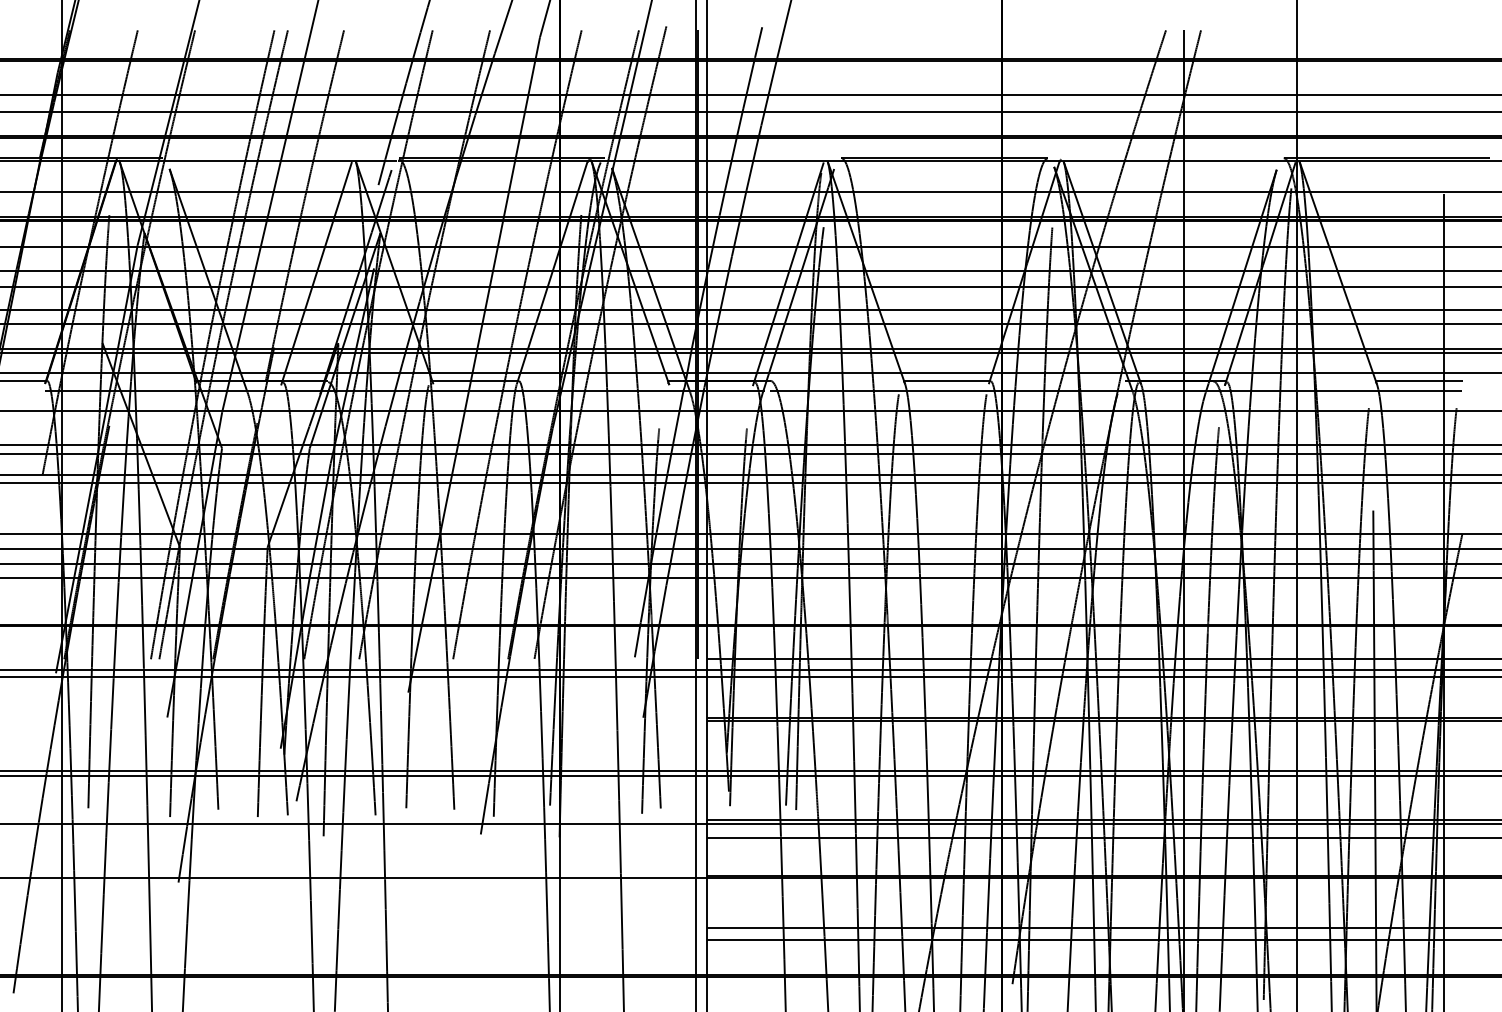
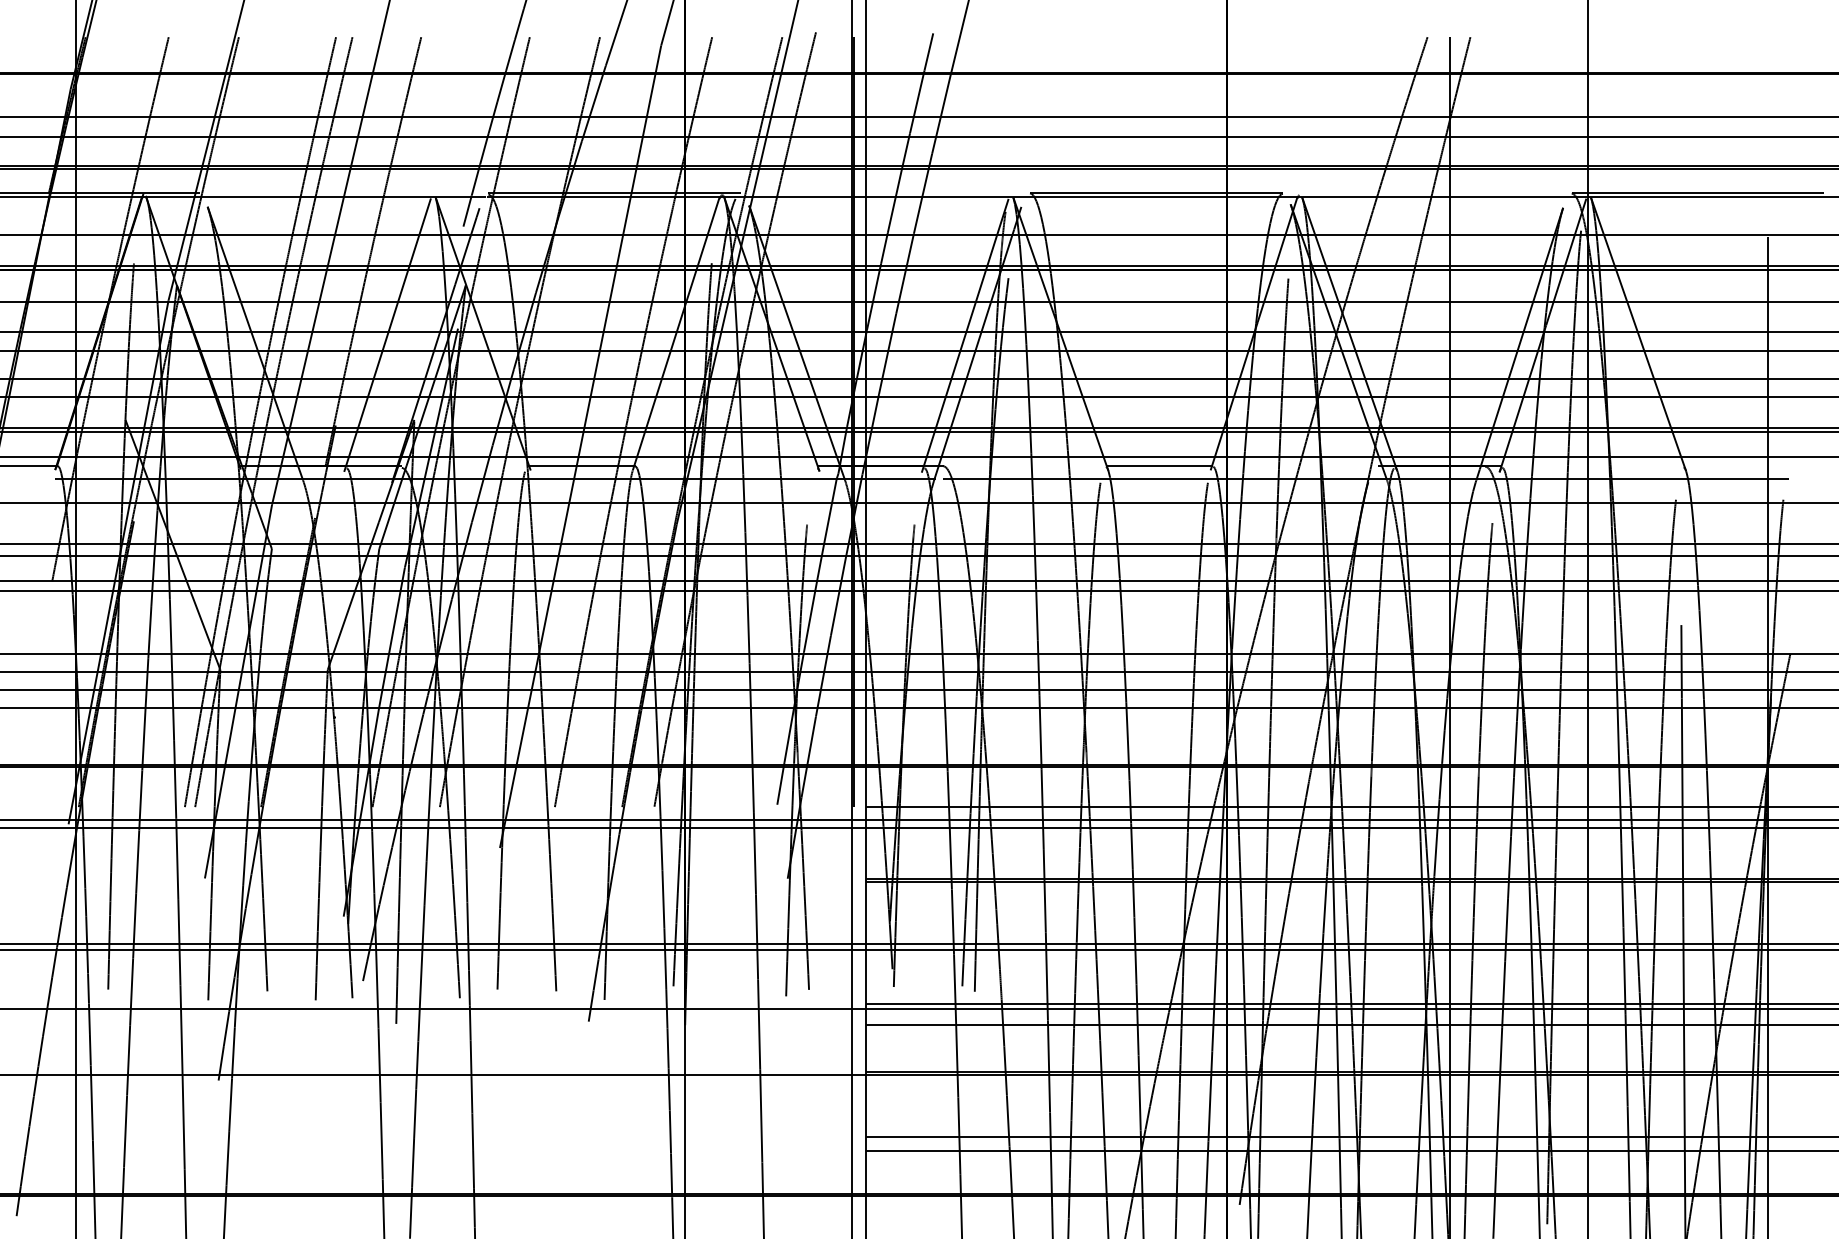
line: (1419, 380) -> (1737, 465), removed

